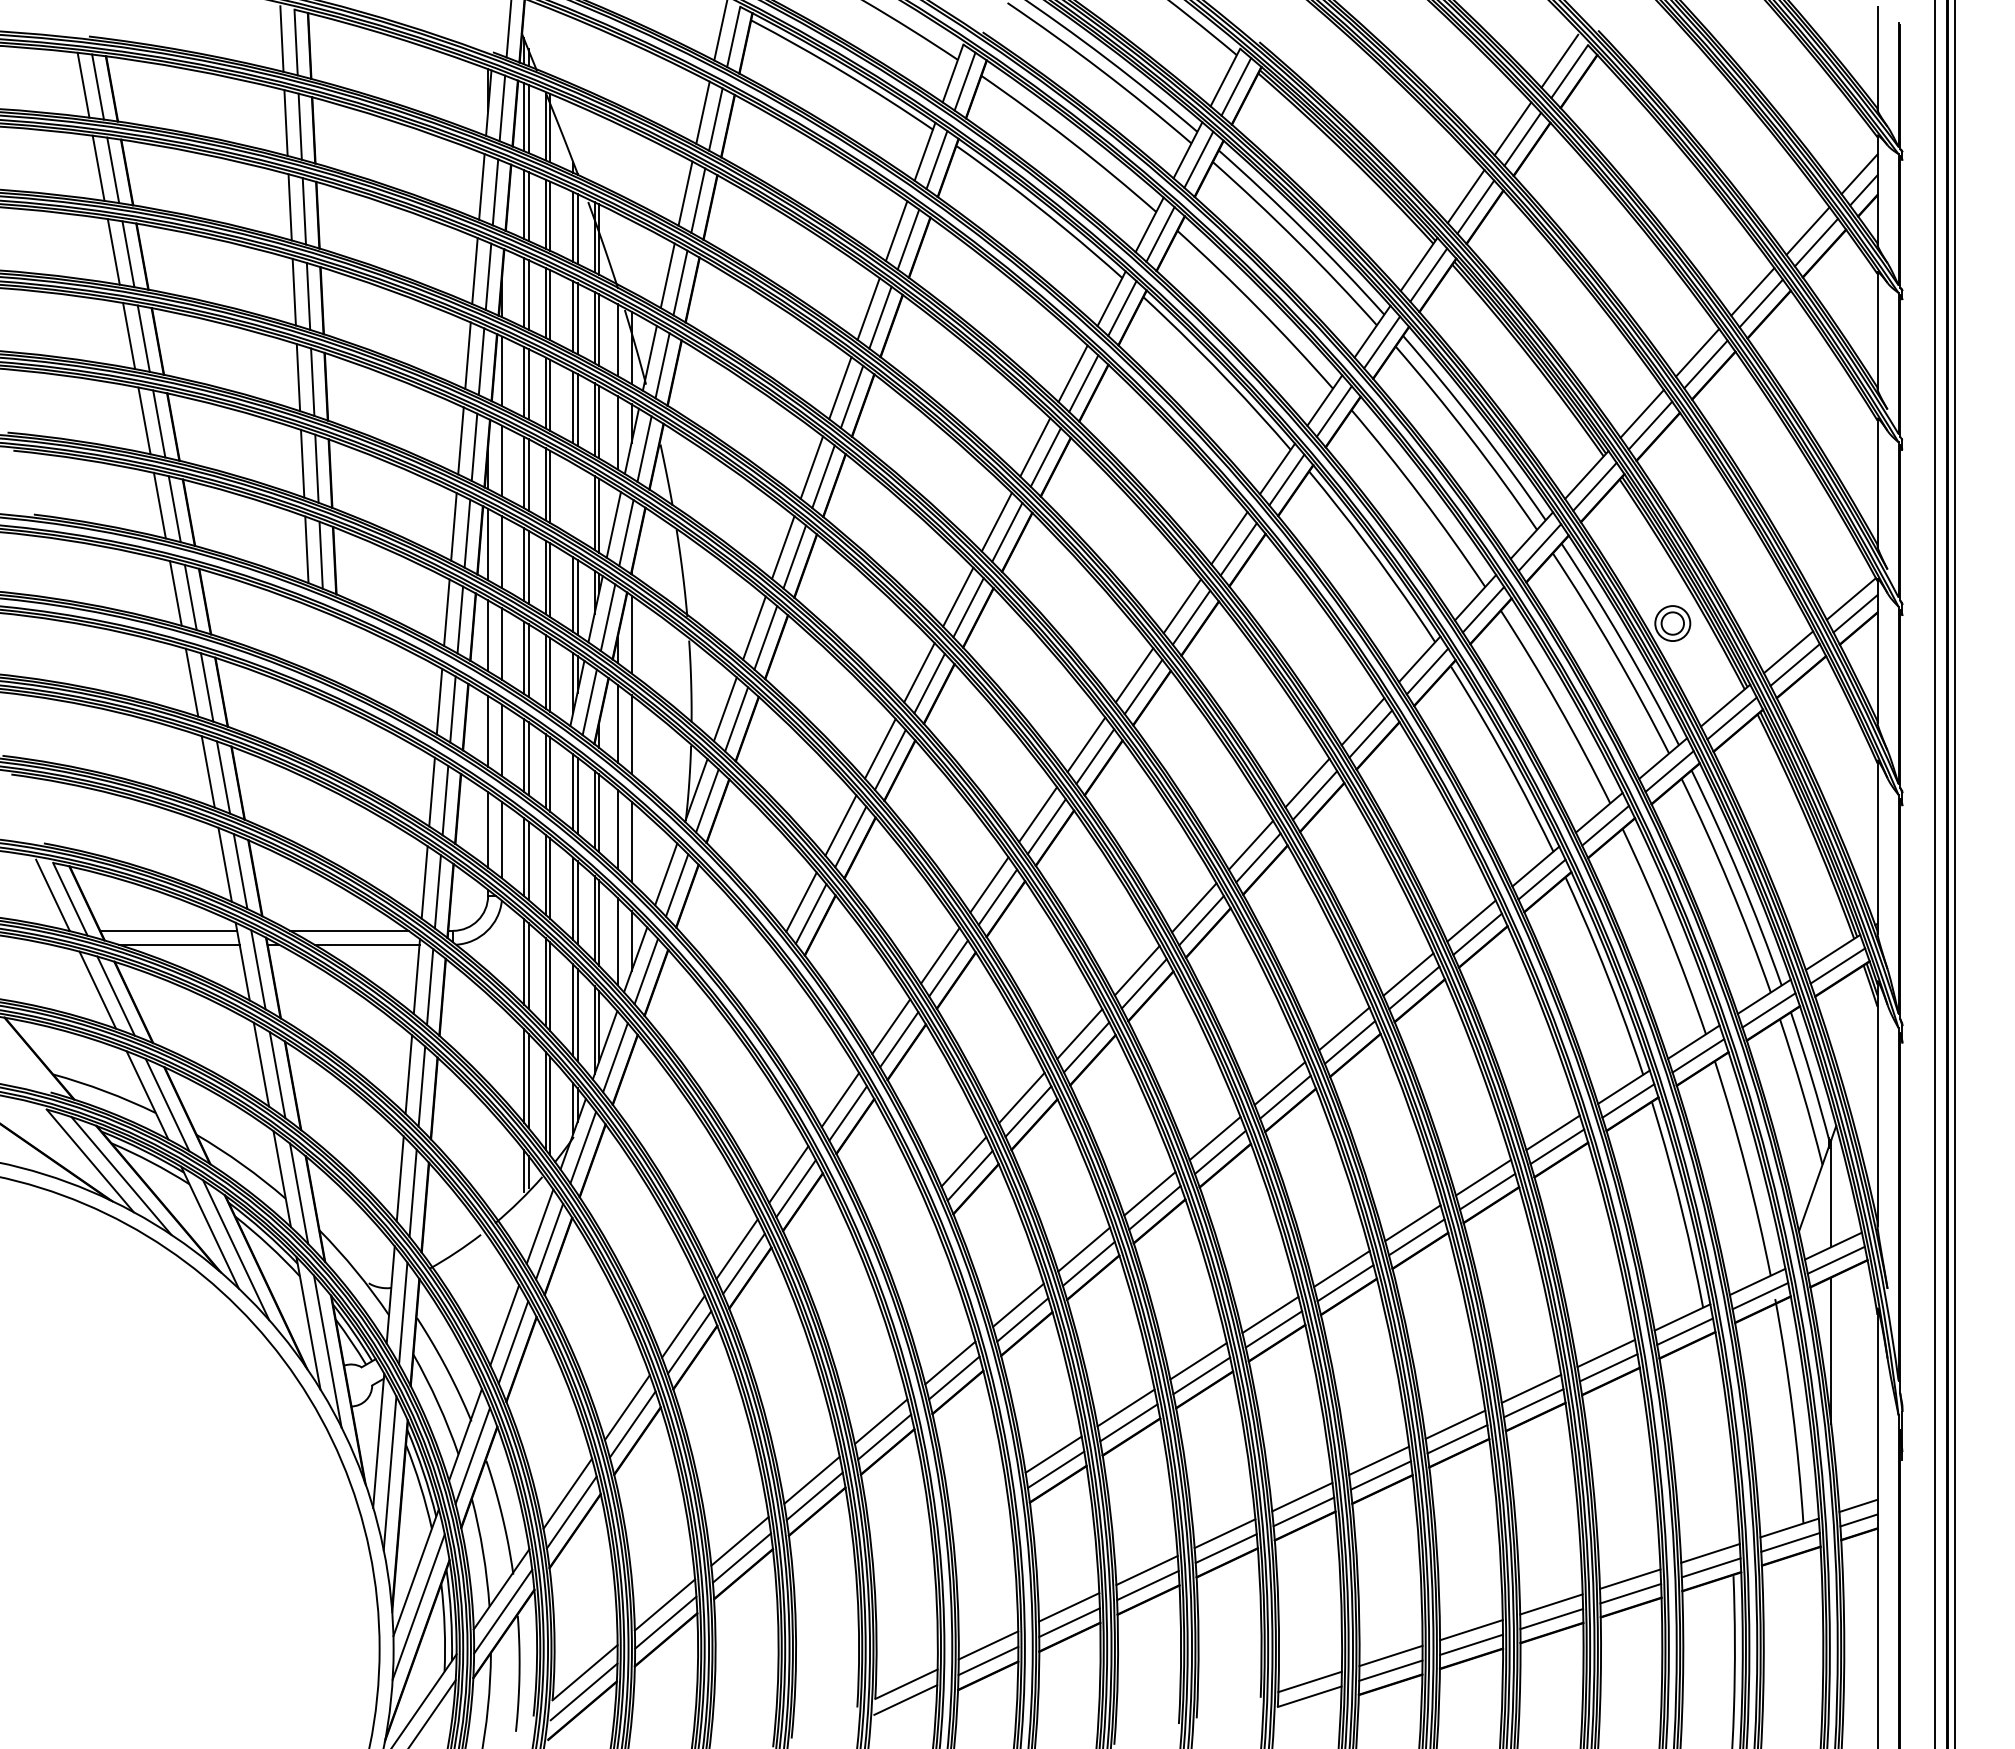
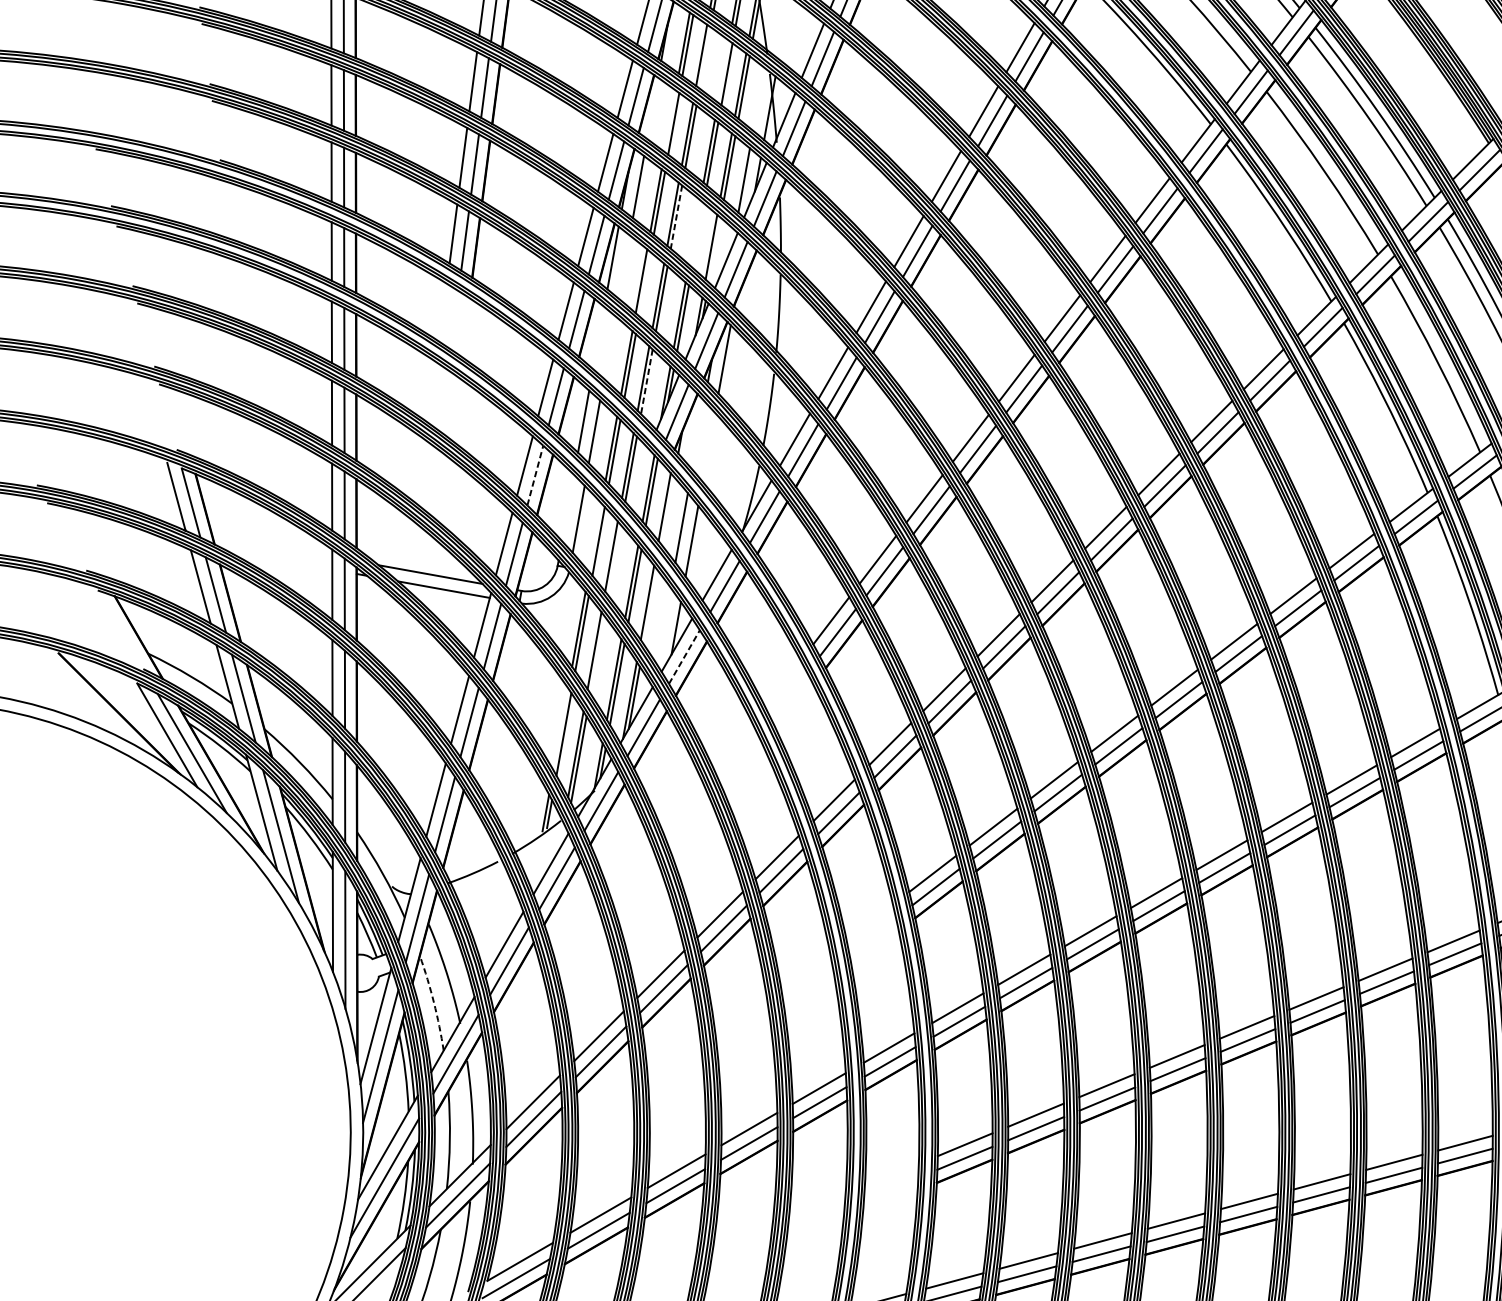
line: (550, 305) -> (705, 58), removed
line: (573, 316) -> (723, 71), removed
line: (617, 340) -> (758, 99), removed
line: (502, 371) -> (653, 108), removed
line: (524, 381) -> (670, 120), removed
line: (550, 487) -> (676, 217), solid -> dashed
line: (599, 515) -> (715, 250), removed
line: (502, 552) -> (624, 267), removed
line: (528, 566) -> (645, 283), removed
line: (488, 635) -> (599, 337), removed
line: (502, 643) -> (610, 346), removed
line: (550, 674) -> (647, 381), solid -> dashed
line: (617, 723) -> (698, 435), removed
line: (631, 734) -> (708, 447), removed
line: (445, 800) -> (535, 475), solid -> dashed
line: (599, 813) -> (668, 511), removed
line: (488, 829) -> (568, 507), removed
line: (524, 857) -> (595, 537), removed
line: (550, 878) -> (615, 560), removed
line: (599, 922) -> (651, 606), removed
line: (168, 930) -> (272, 545), removed
line: (617, 941) -> (663, 626), removed
line: (179, 944) -> (279, 559), removed
line: (646, 971) -> (684, 657), solid -> dashed
line: (550, 986) -> (598, 655), removed
line: (524, 1075) -> (561, 728), removed
arc: (438, 1403) -> (434, 1002), solid -> dashed

